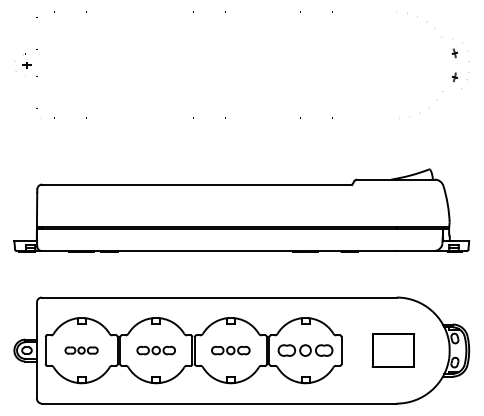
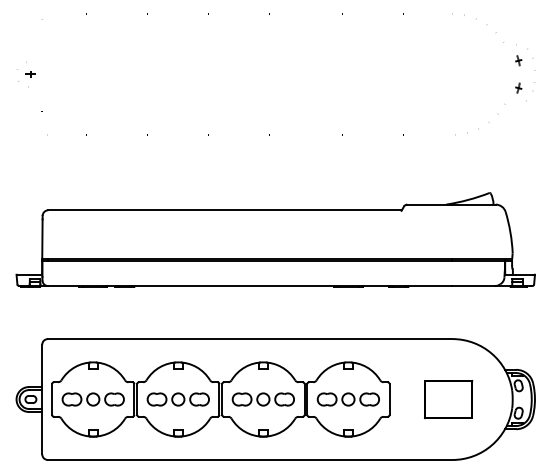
part: (81, 350) -> (92, 399), size x1.67
part: (155, 350) -> (177, 399), size x1.43
part: (230, 350) -> (262, 399), size x1.43

